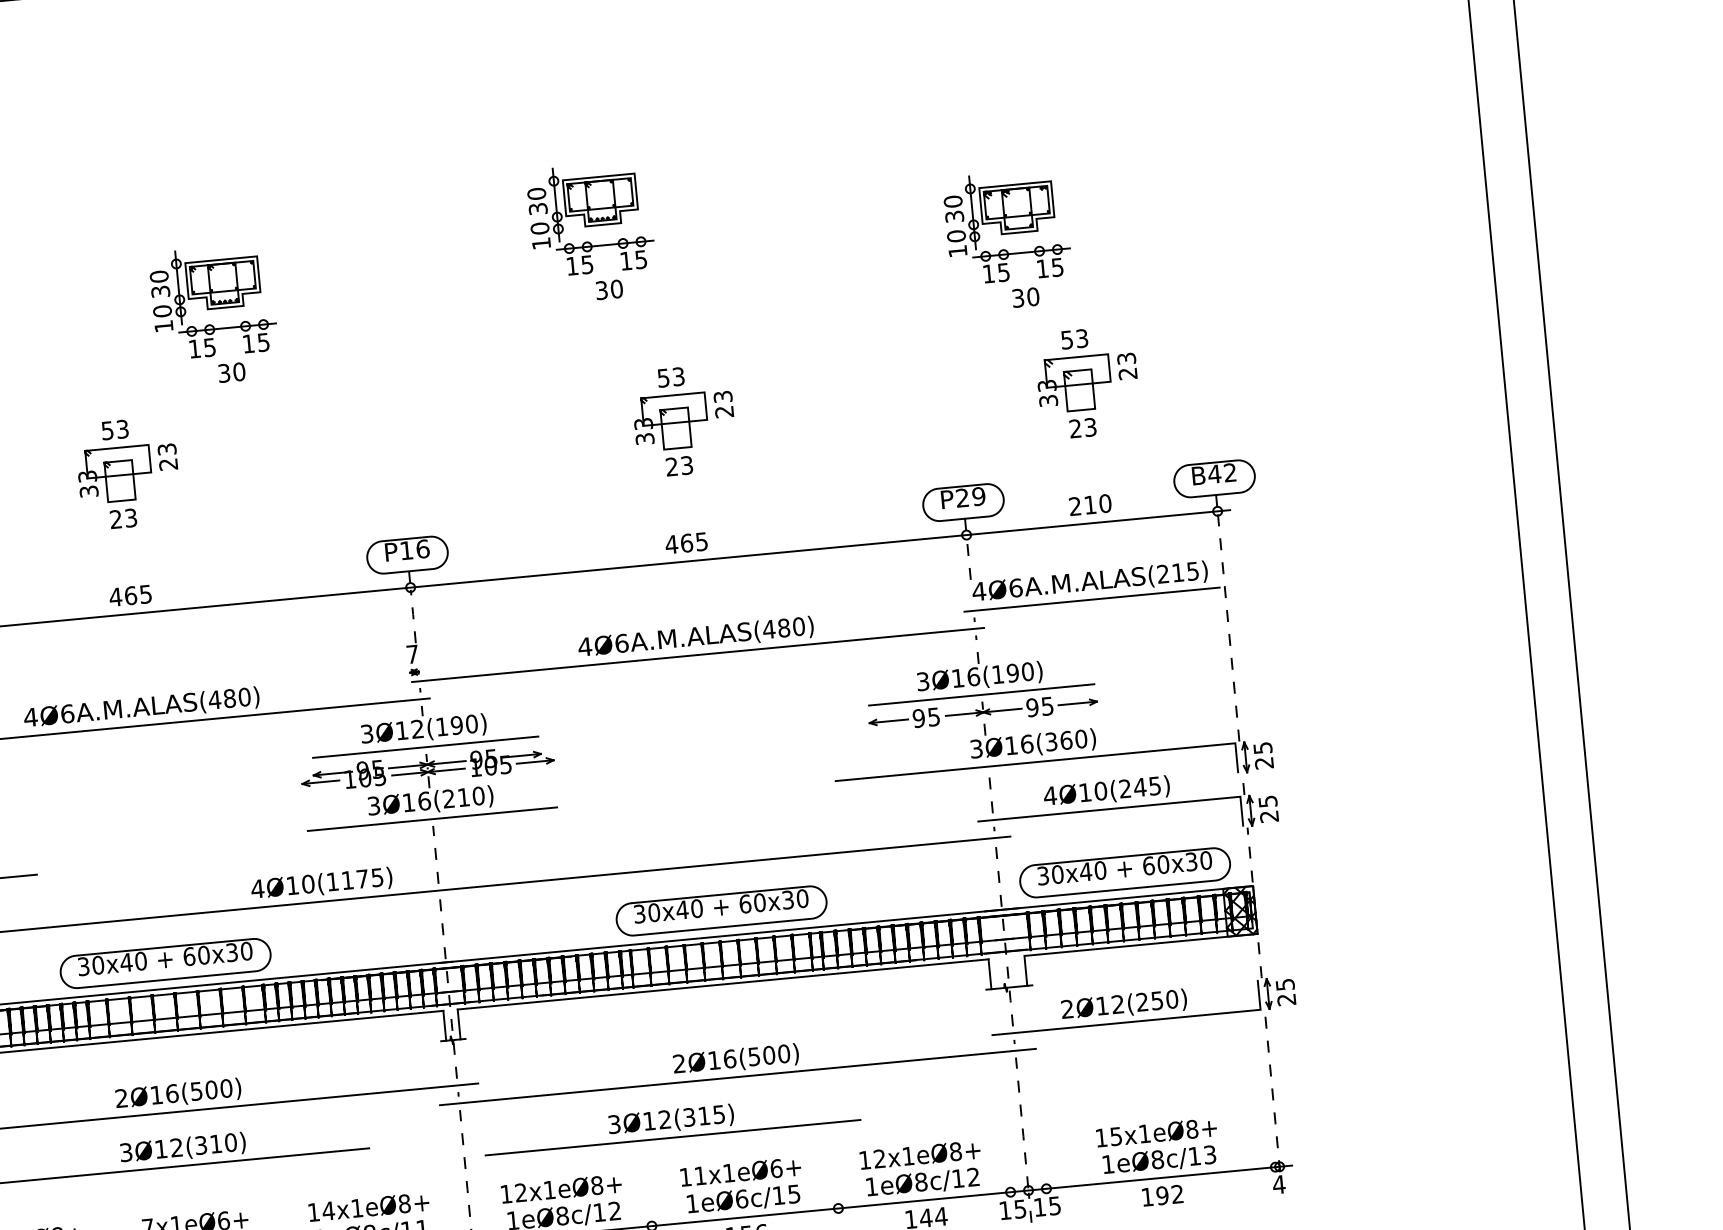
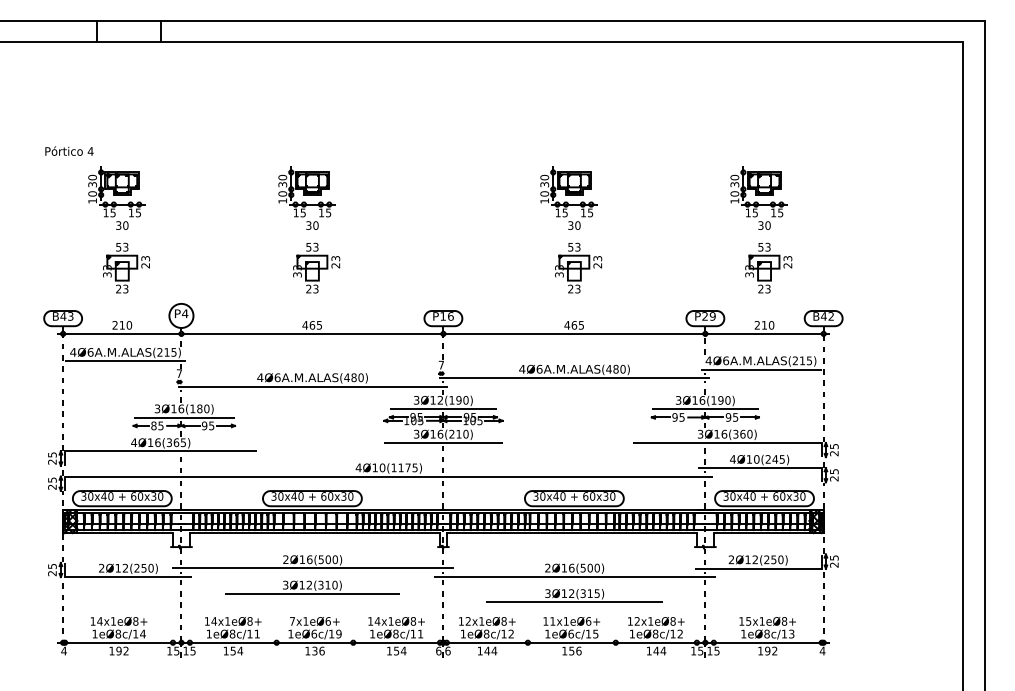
part: (591, 231) -> (568, 197), moved
part: (1007, 239) -> (758, 197), moved
part: (213, 314) -> (306, 197), moved
part: (671, 1123) -> (574, 595), moved

